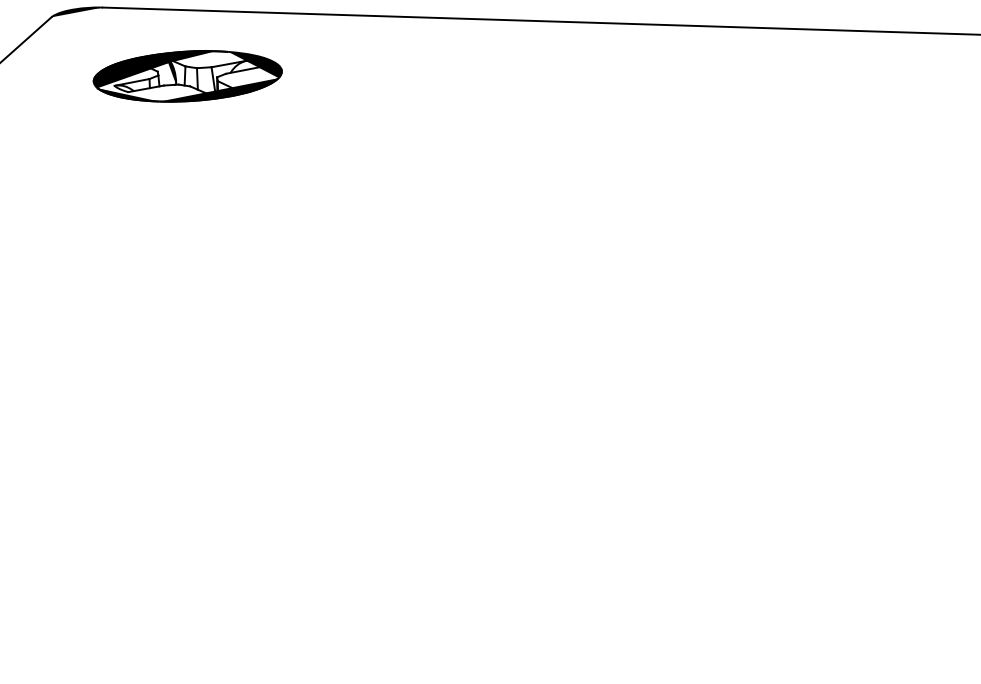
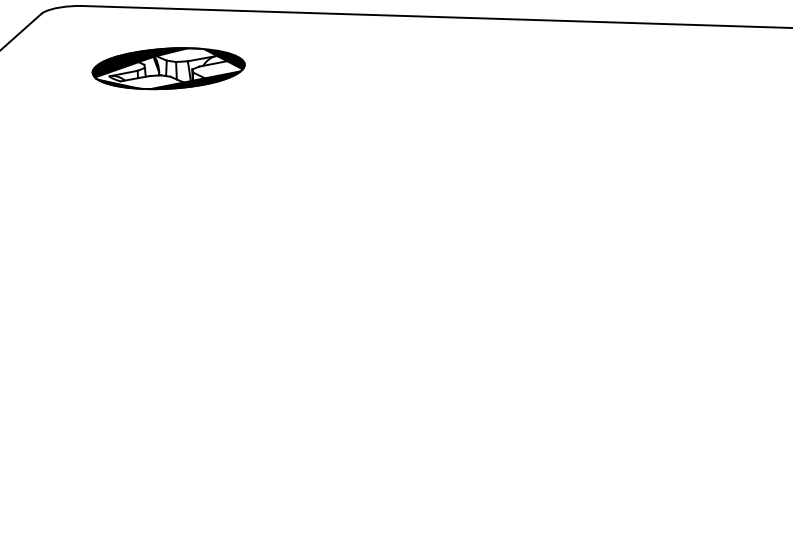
fill: (77, 11) -> (62, 9), removed
part: (187, 76) -> (168, 68), moved

